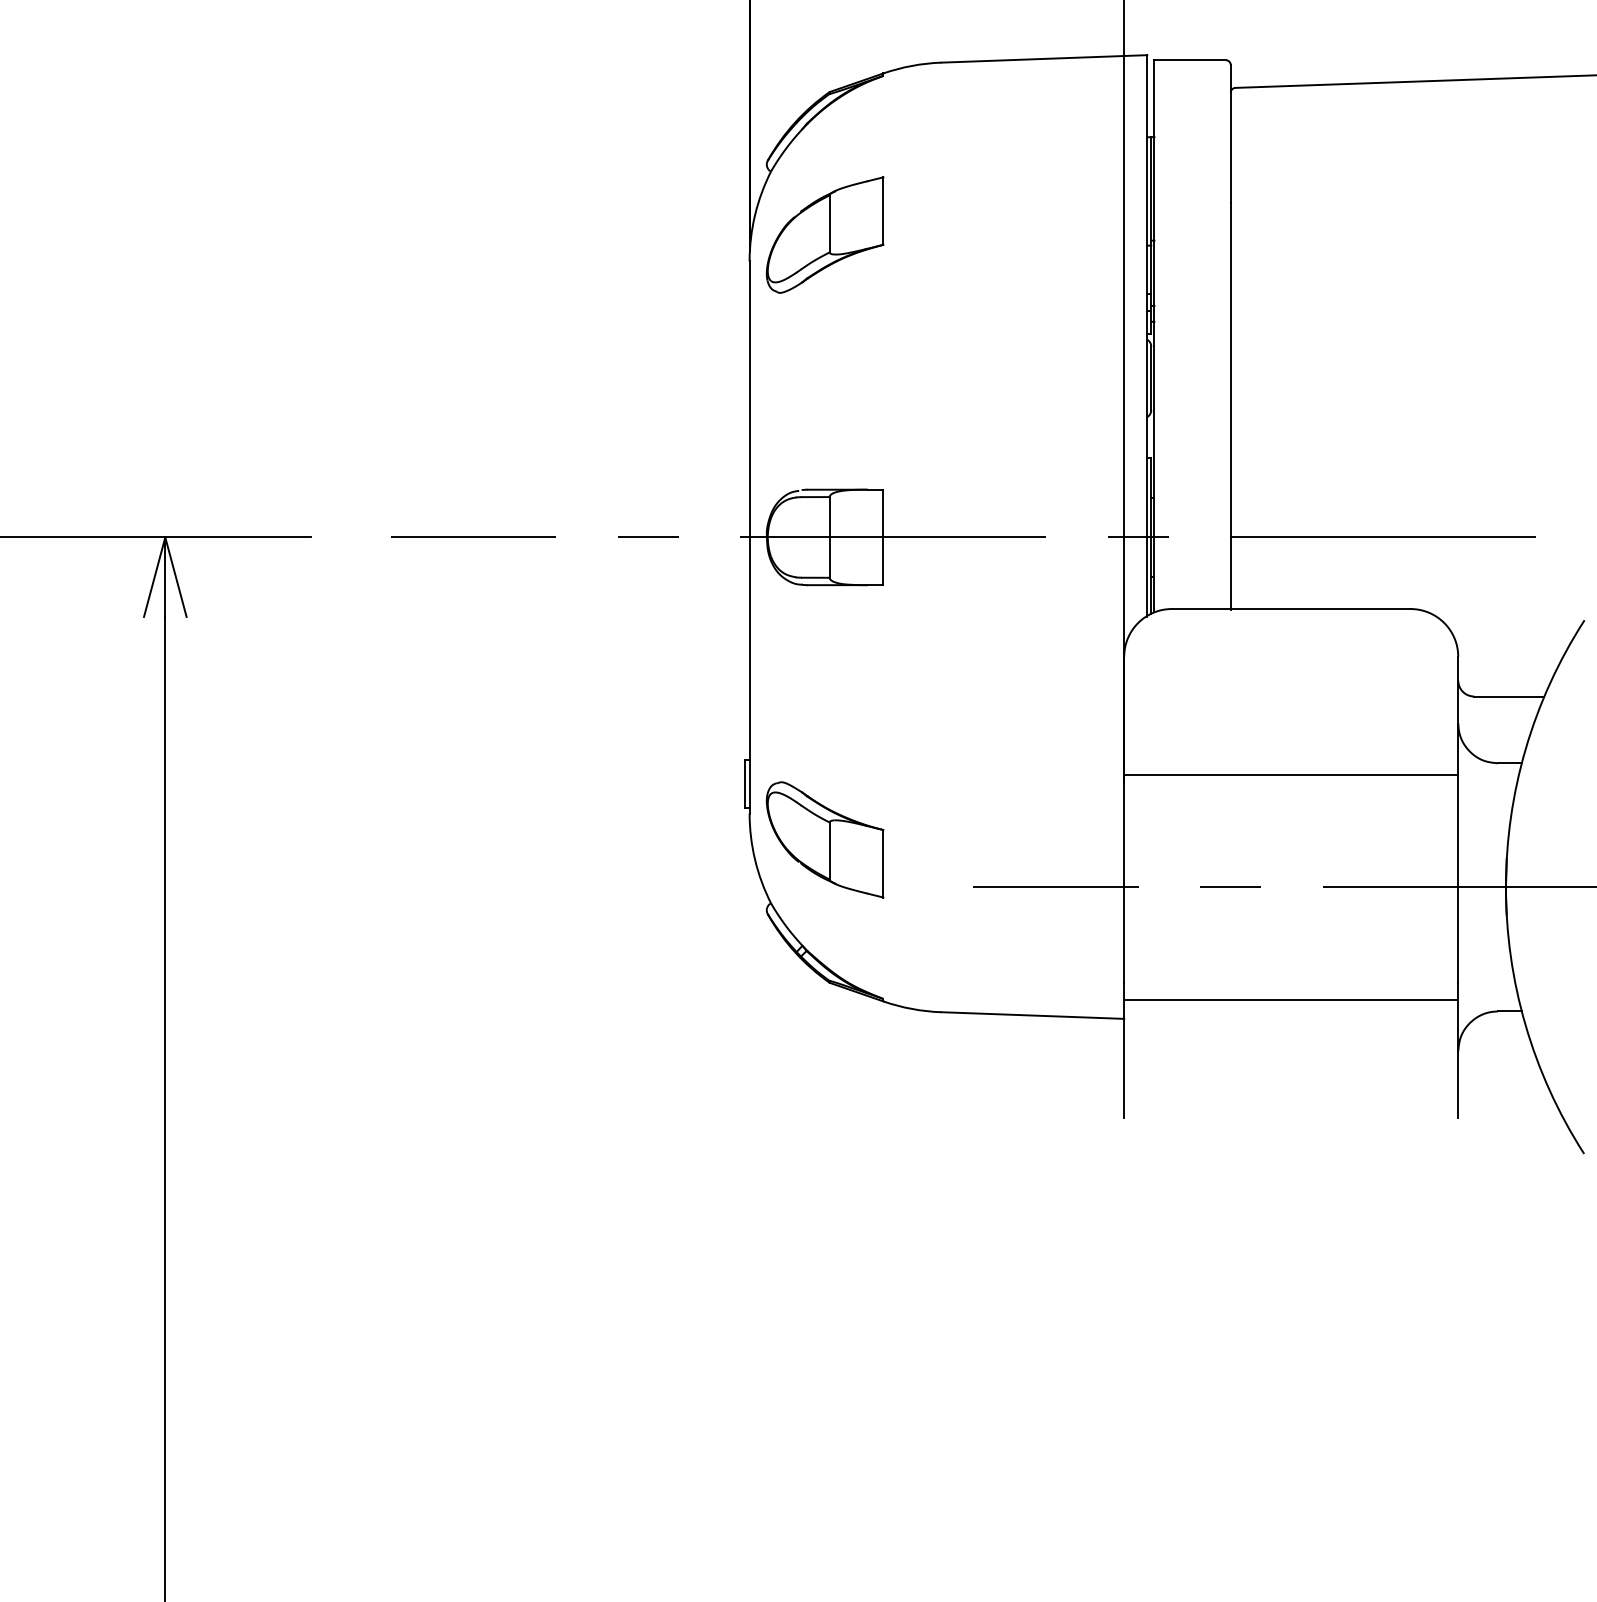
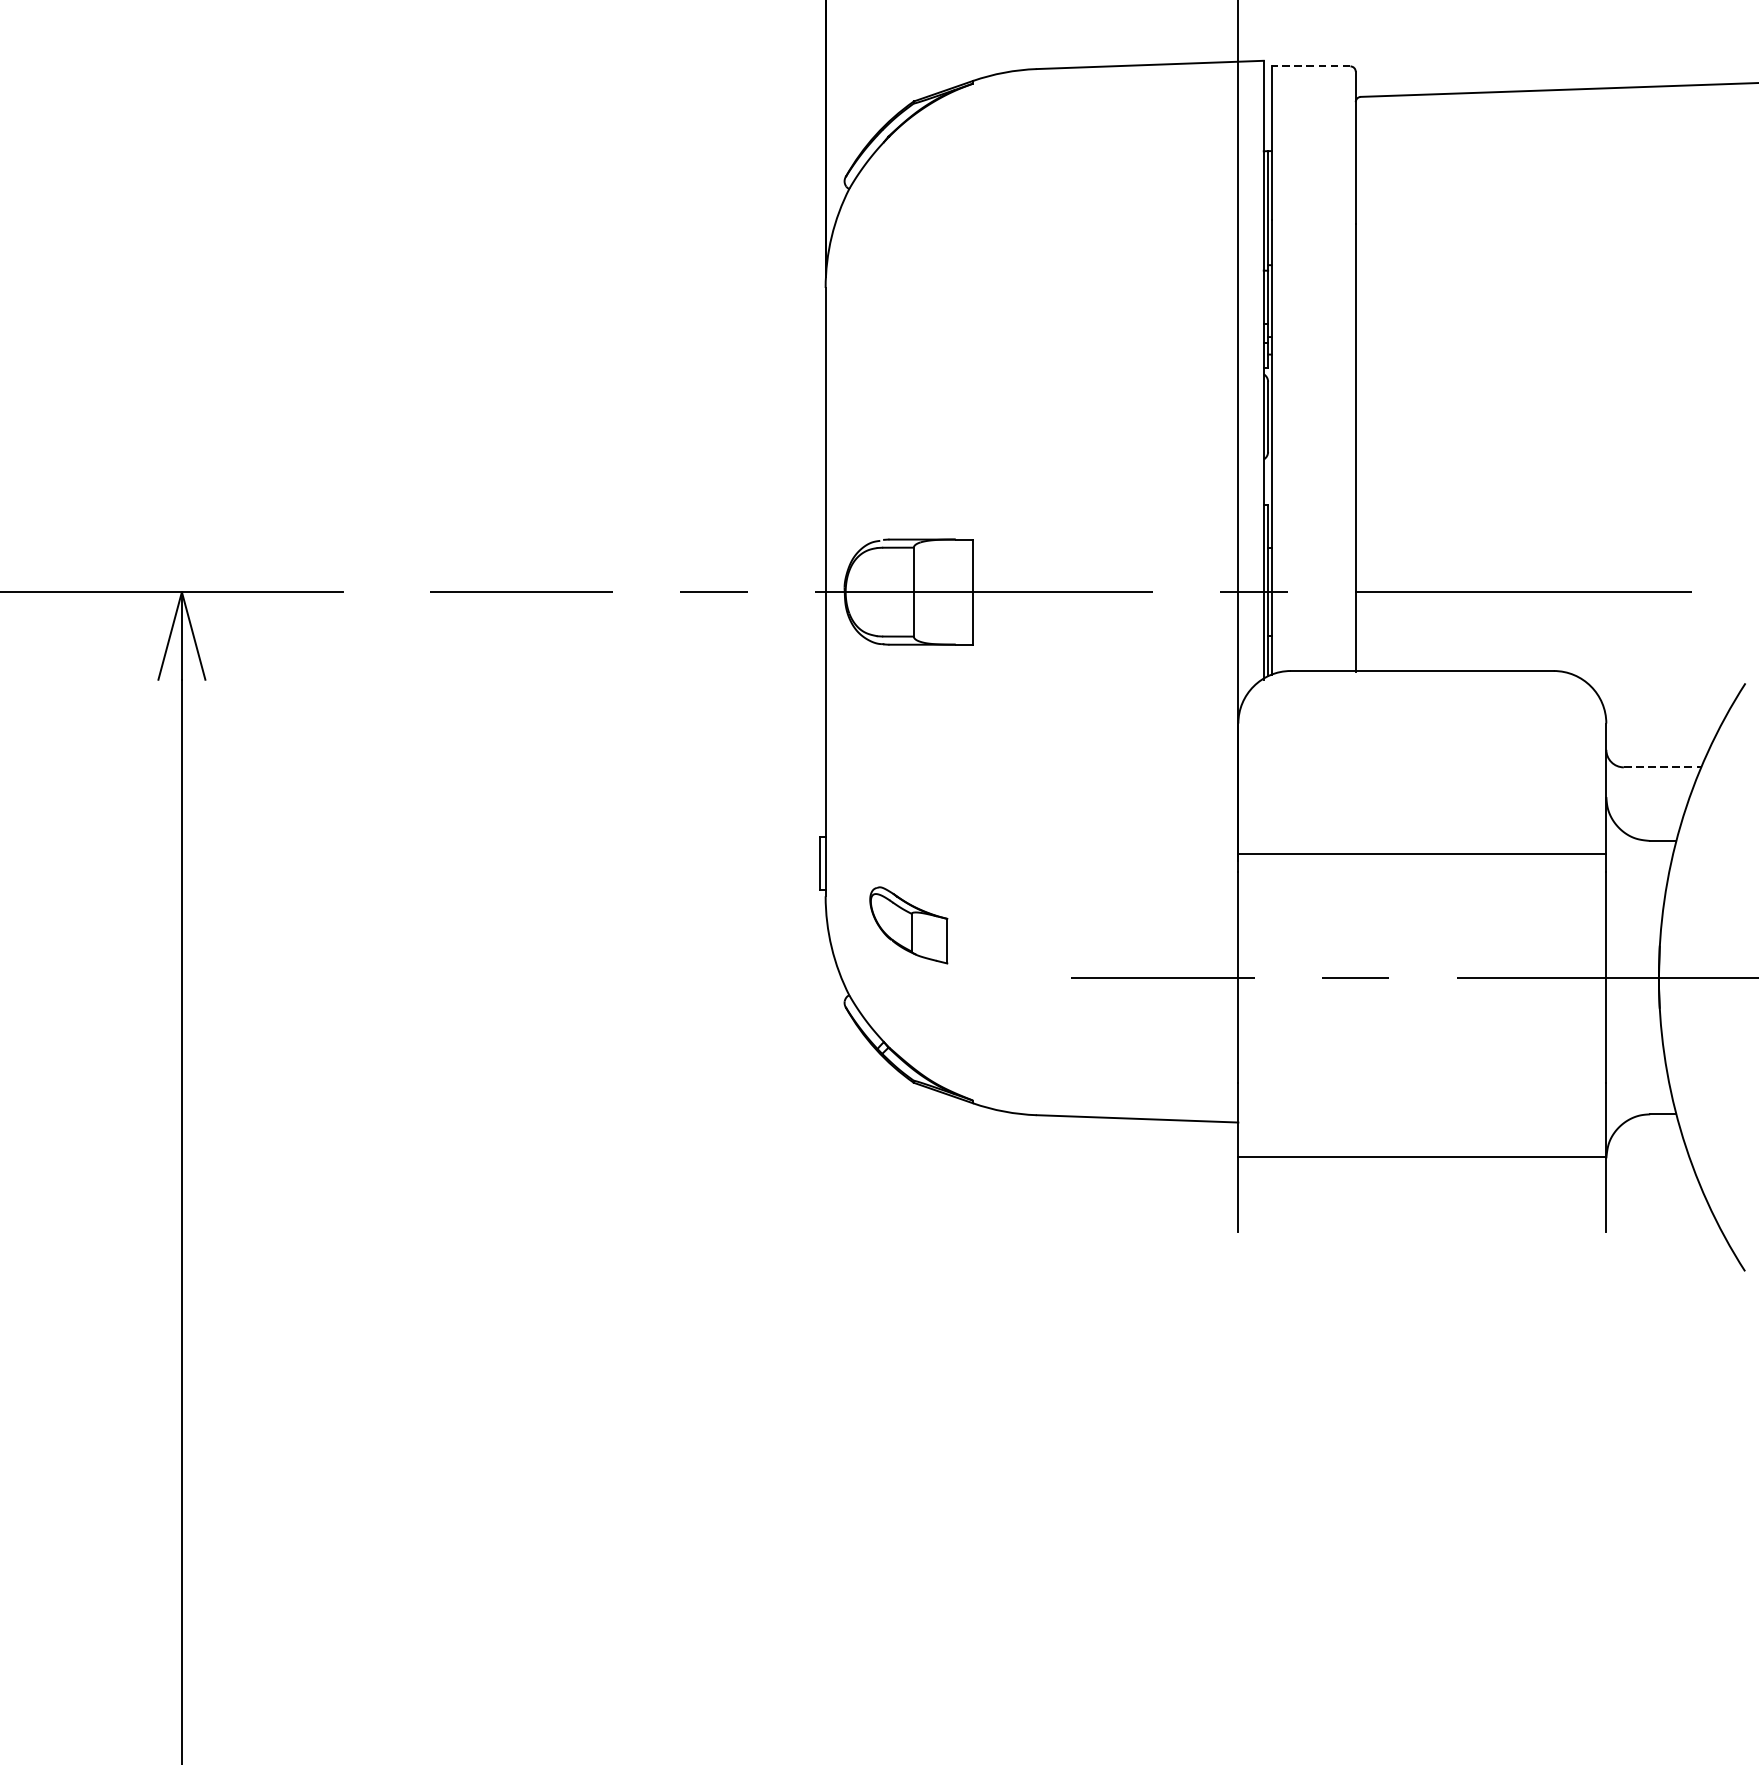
line: (1190, 60) -> (1311, 66), solid -> dashed
part: (824, 234) -> (908, 258), removed
line: (1508, 696) -> (1661, 767), solid -> dashed
part: (824, 839) -> (908, 924), size x0.6
line: (1291, 999) -> (1422, 1156), moved

